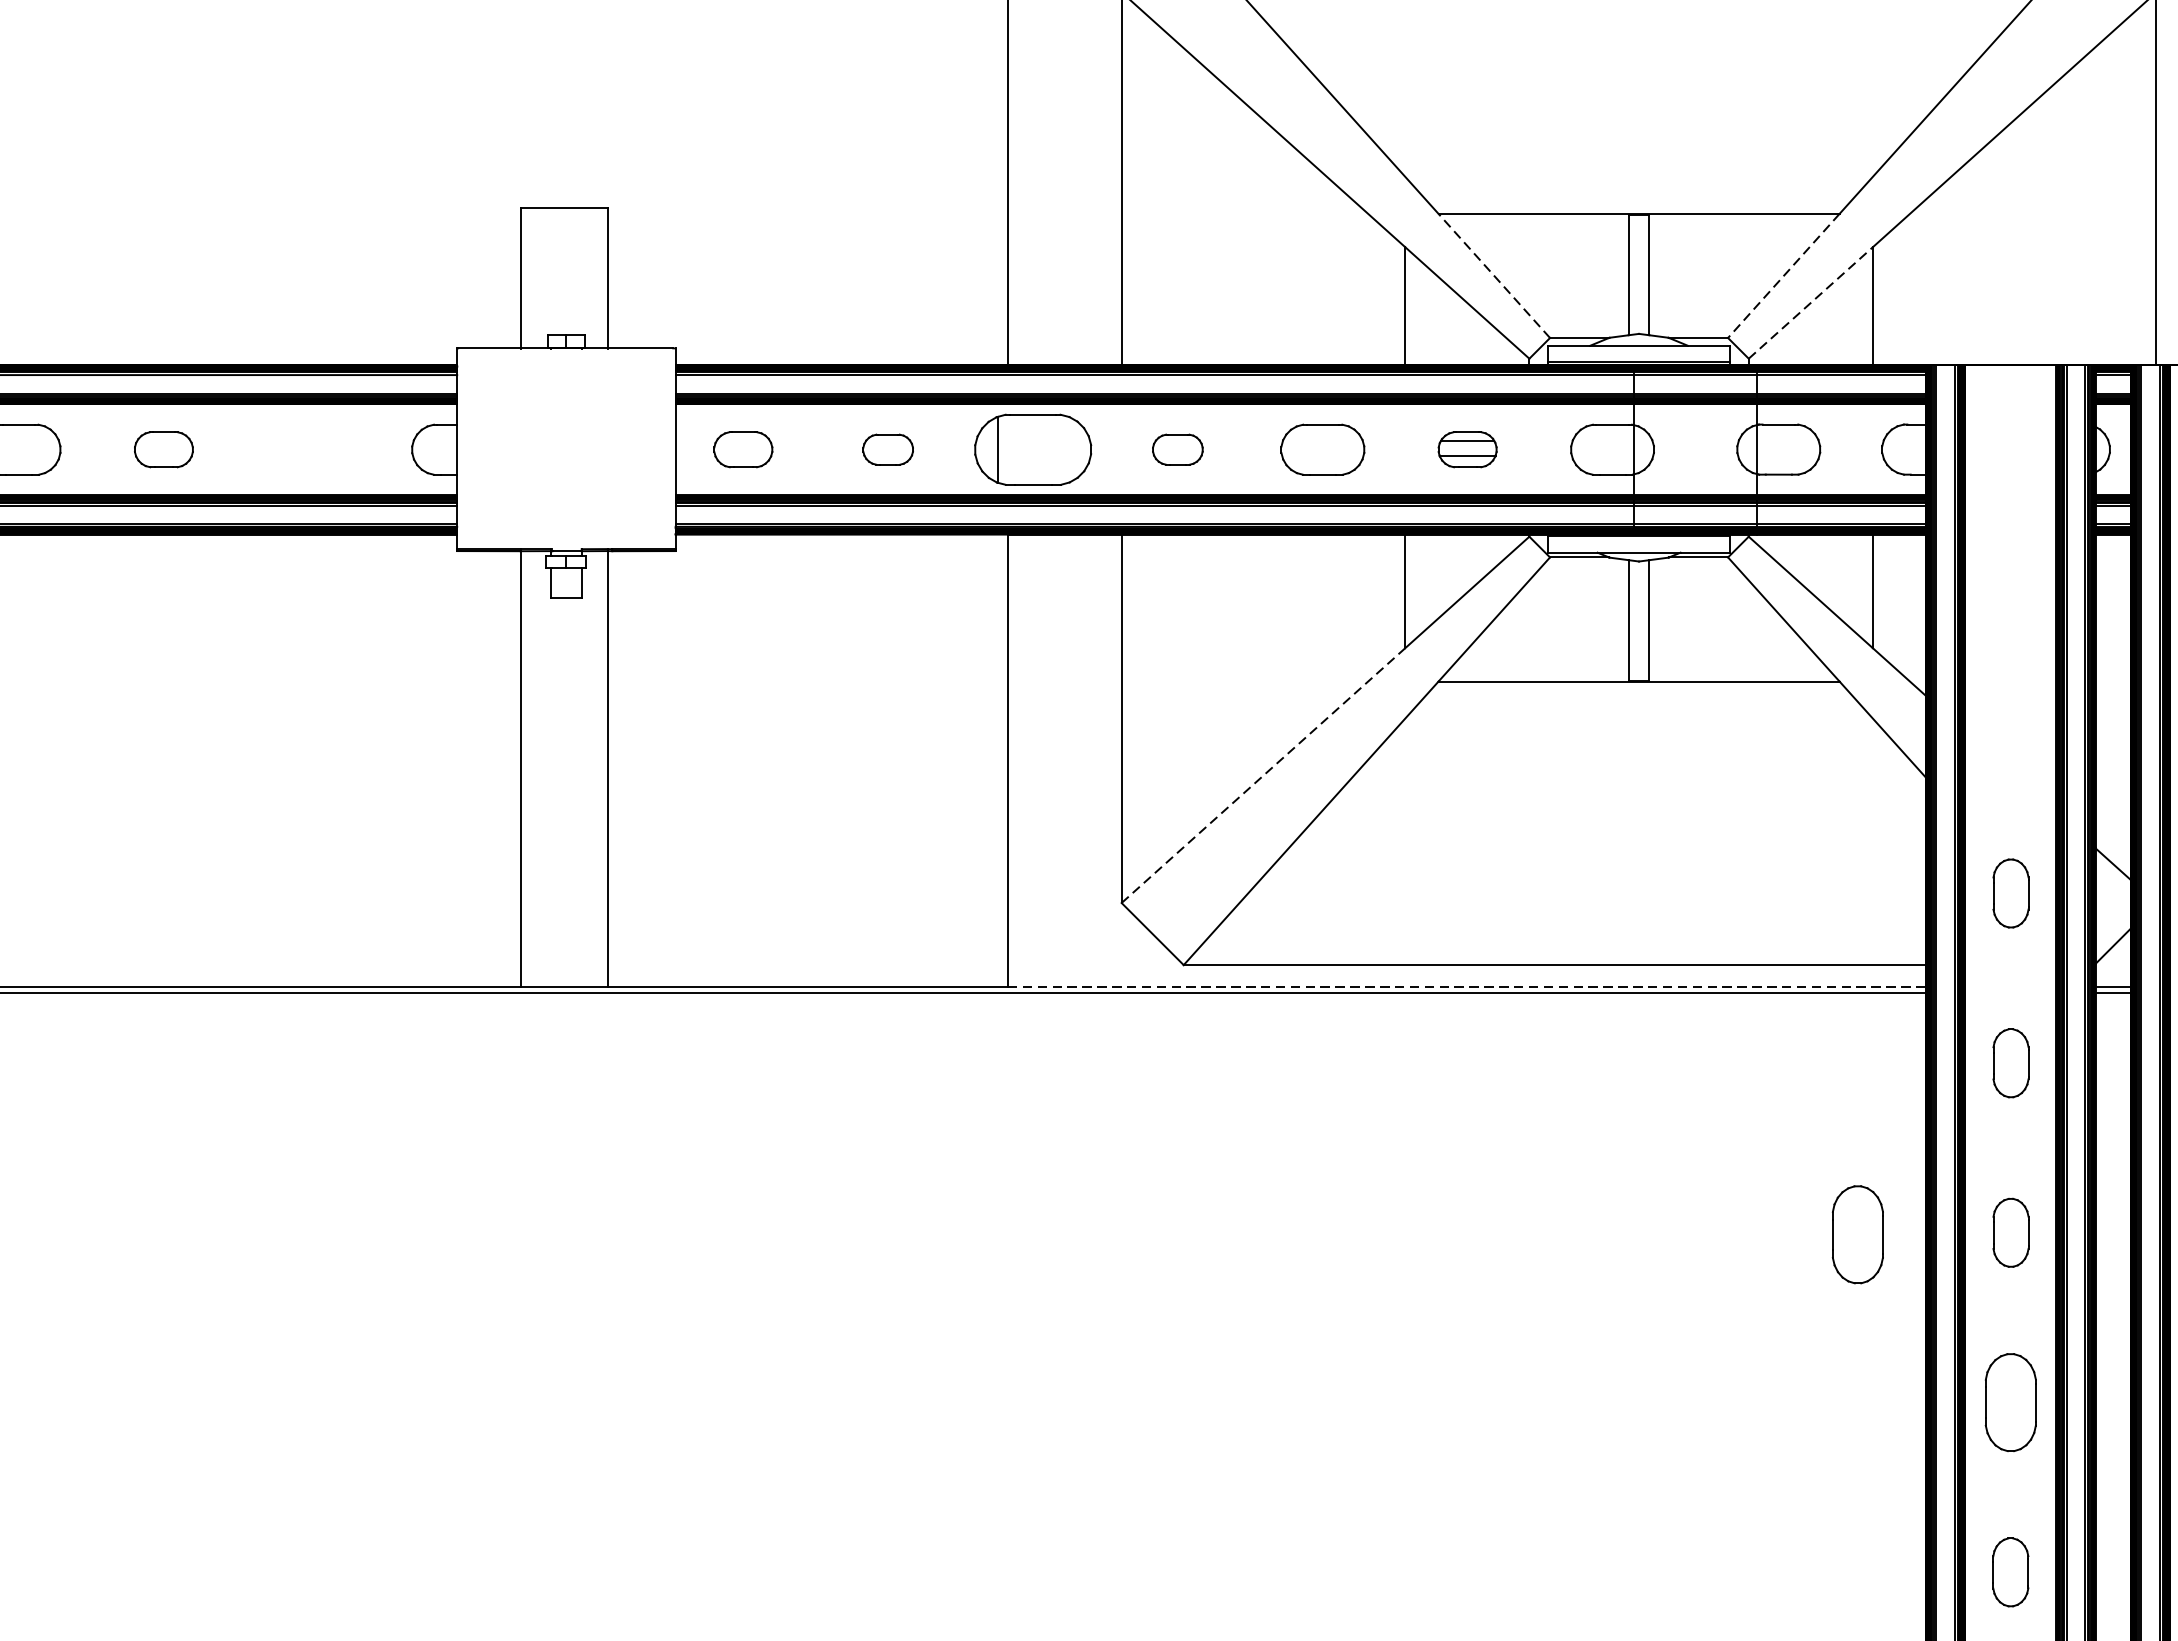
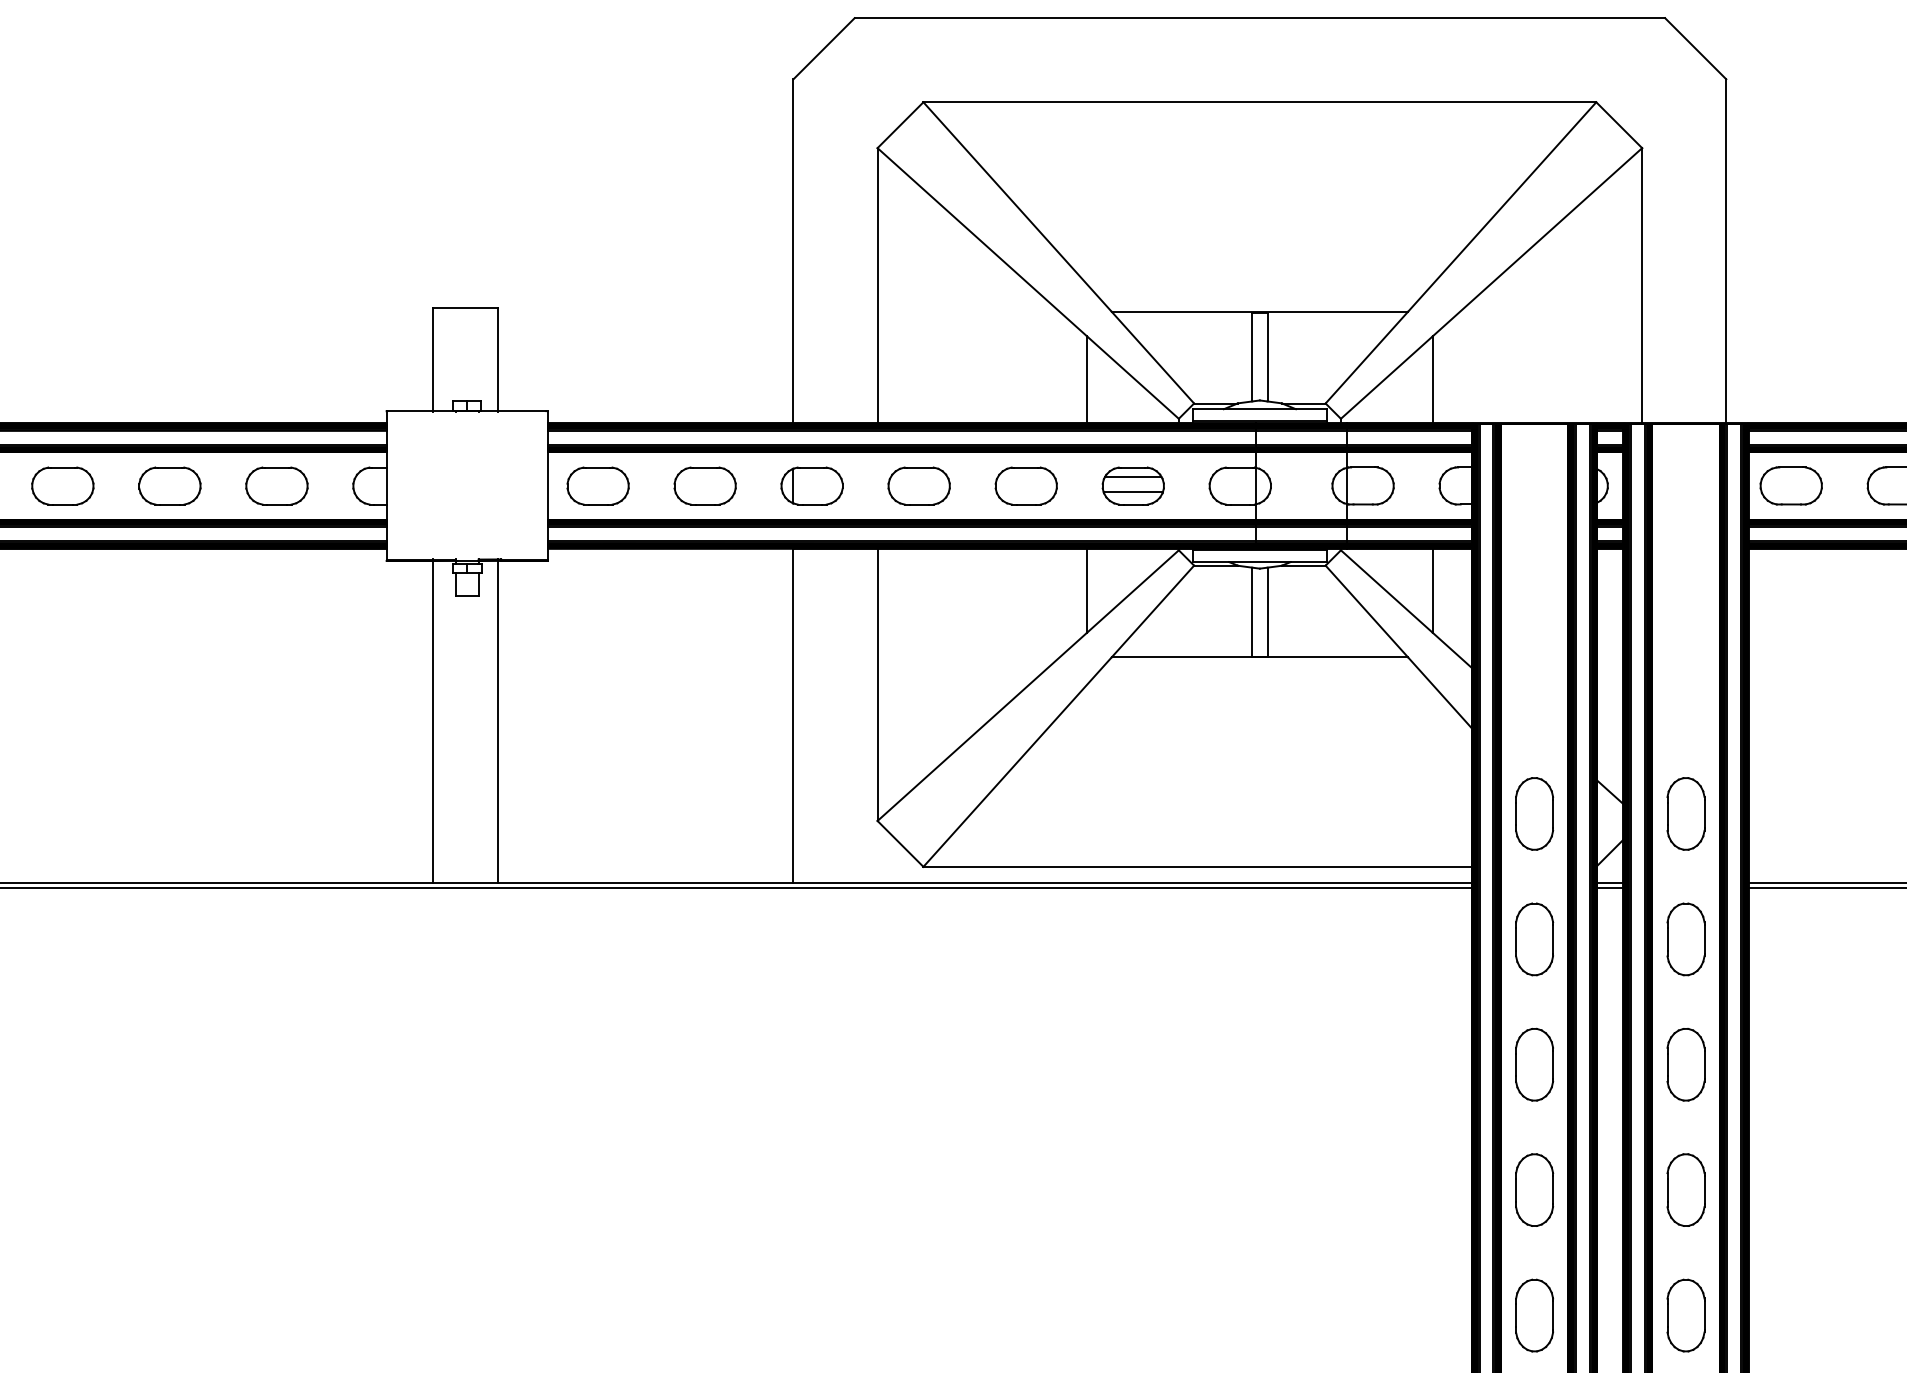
line: (1493, 275) -> (1152, 357), dashed -> solid
line: (1783, 275) -> (1366, 357), dashed -> solid
line: (1810, 302) -> (1386, 377), dashed -> solid
part: (163, 448) -> (169, 485), size x1.43
part: (308, 448) -> (276, 485), added
part: (742, 448) -> (597, 485), size x1.43
part: (887, 448) -> (704, 485), size x1.67
part: (1032, 448) -> (811, 485), size x0.71
part: (1177, 448) -> (918, 485), size x1.67
part: (1466, 448) -> (1132, 485), size x1.43
line: (1263, 775) -> (982, 726), dashed -> solid
part: (2010, 892) -> (1534, 813), size x1.43
line: (1468, 986) -> (1133, 882), dashed -> solid
part: (2010, 1063) -> (1534, 939), size x1.43
part: (2010, 1232) -> (1534, 1064), size x1.43
part: (1857, 1233) -> (1421, 1065), removed
part: (2010, 1572) -> (1534, 1315), size x1.43

